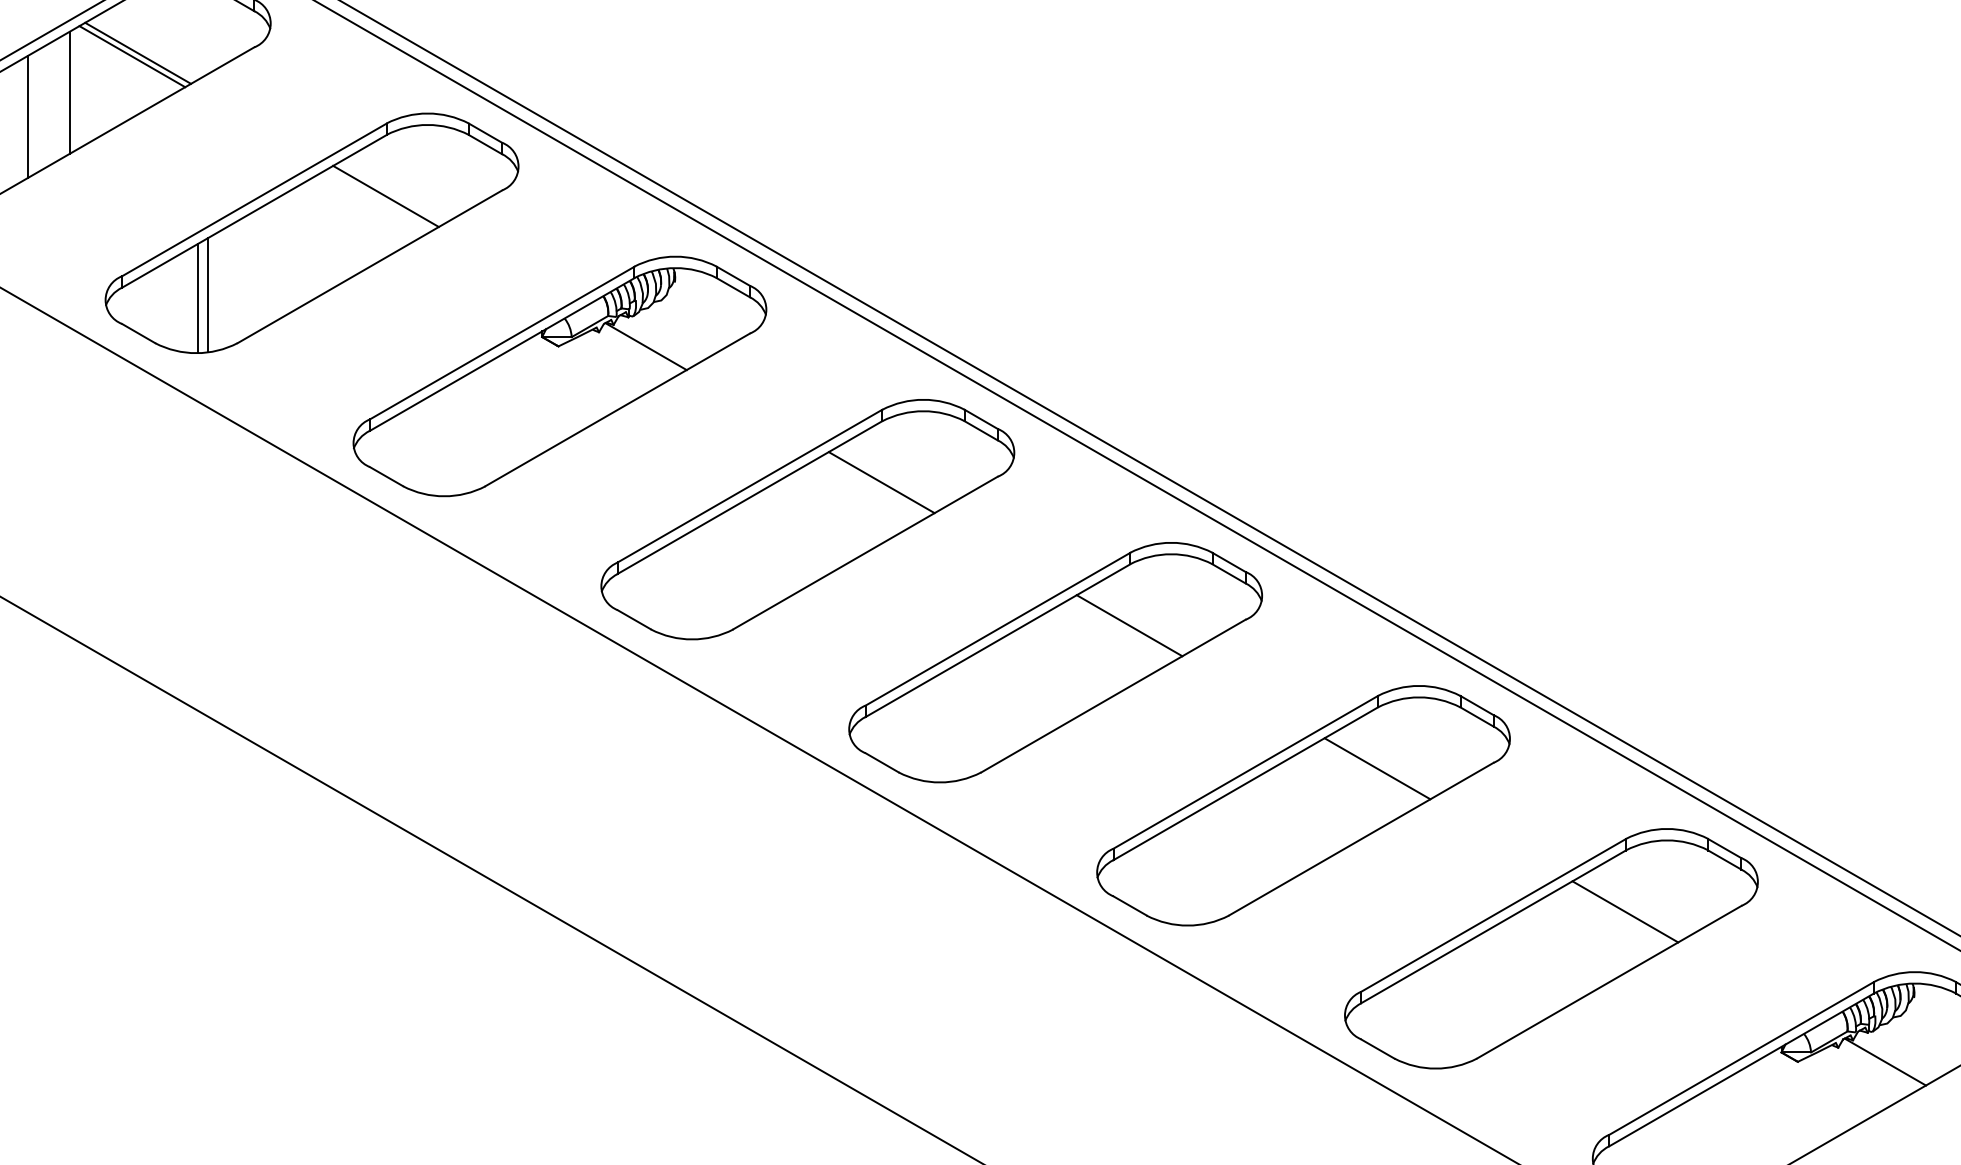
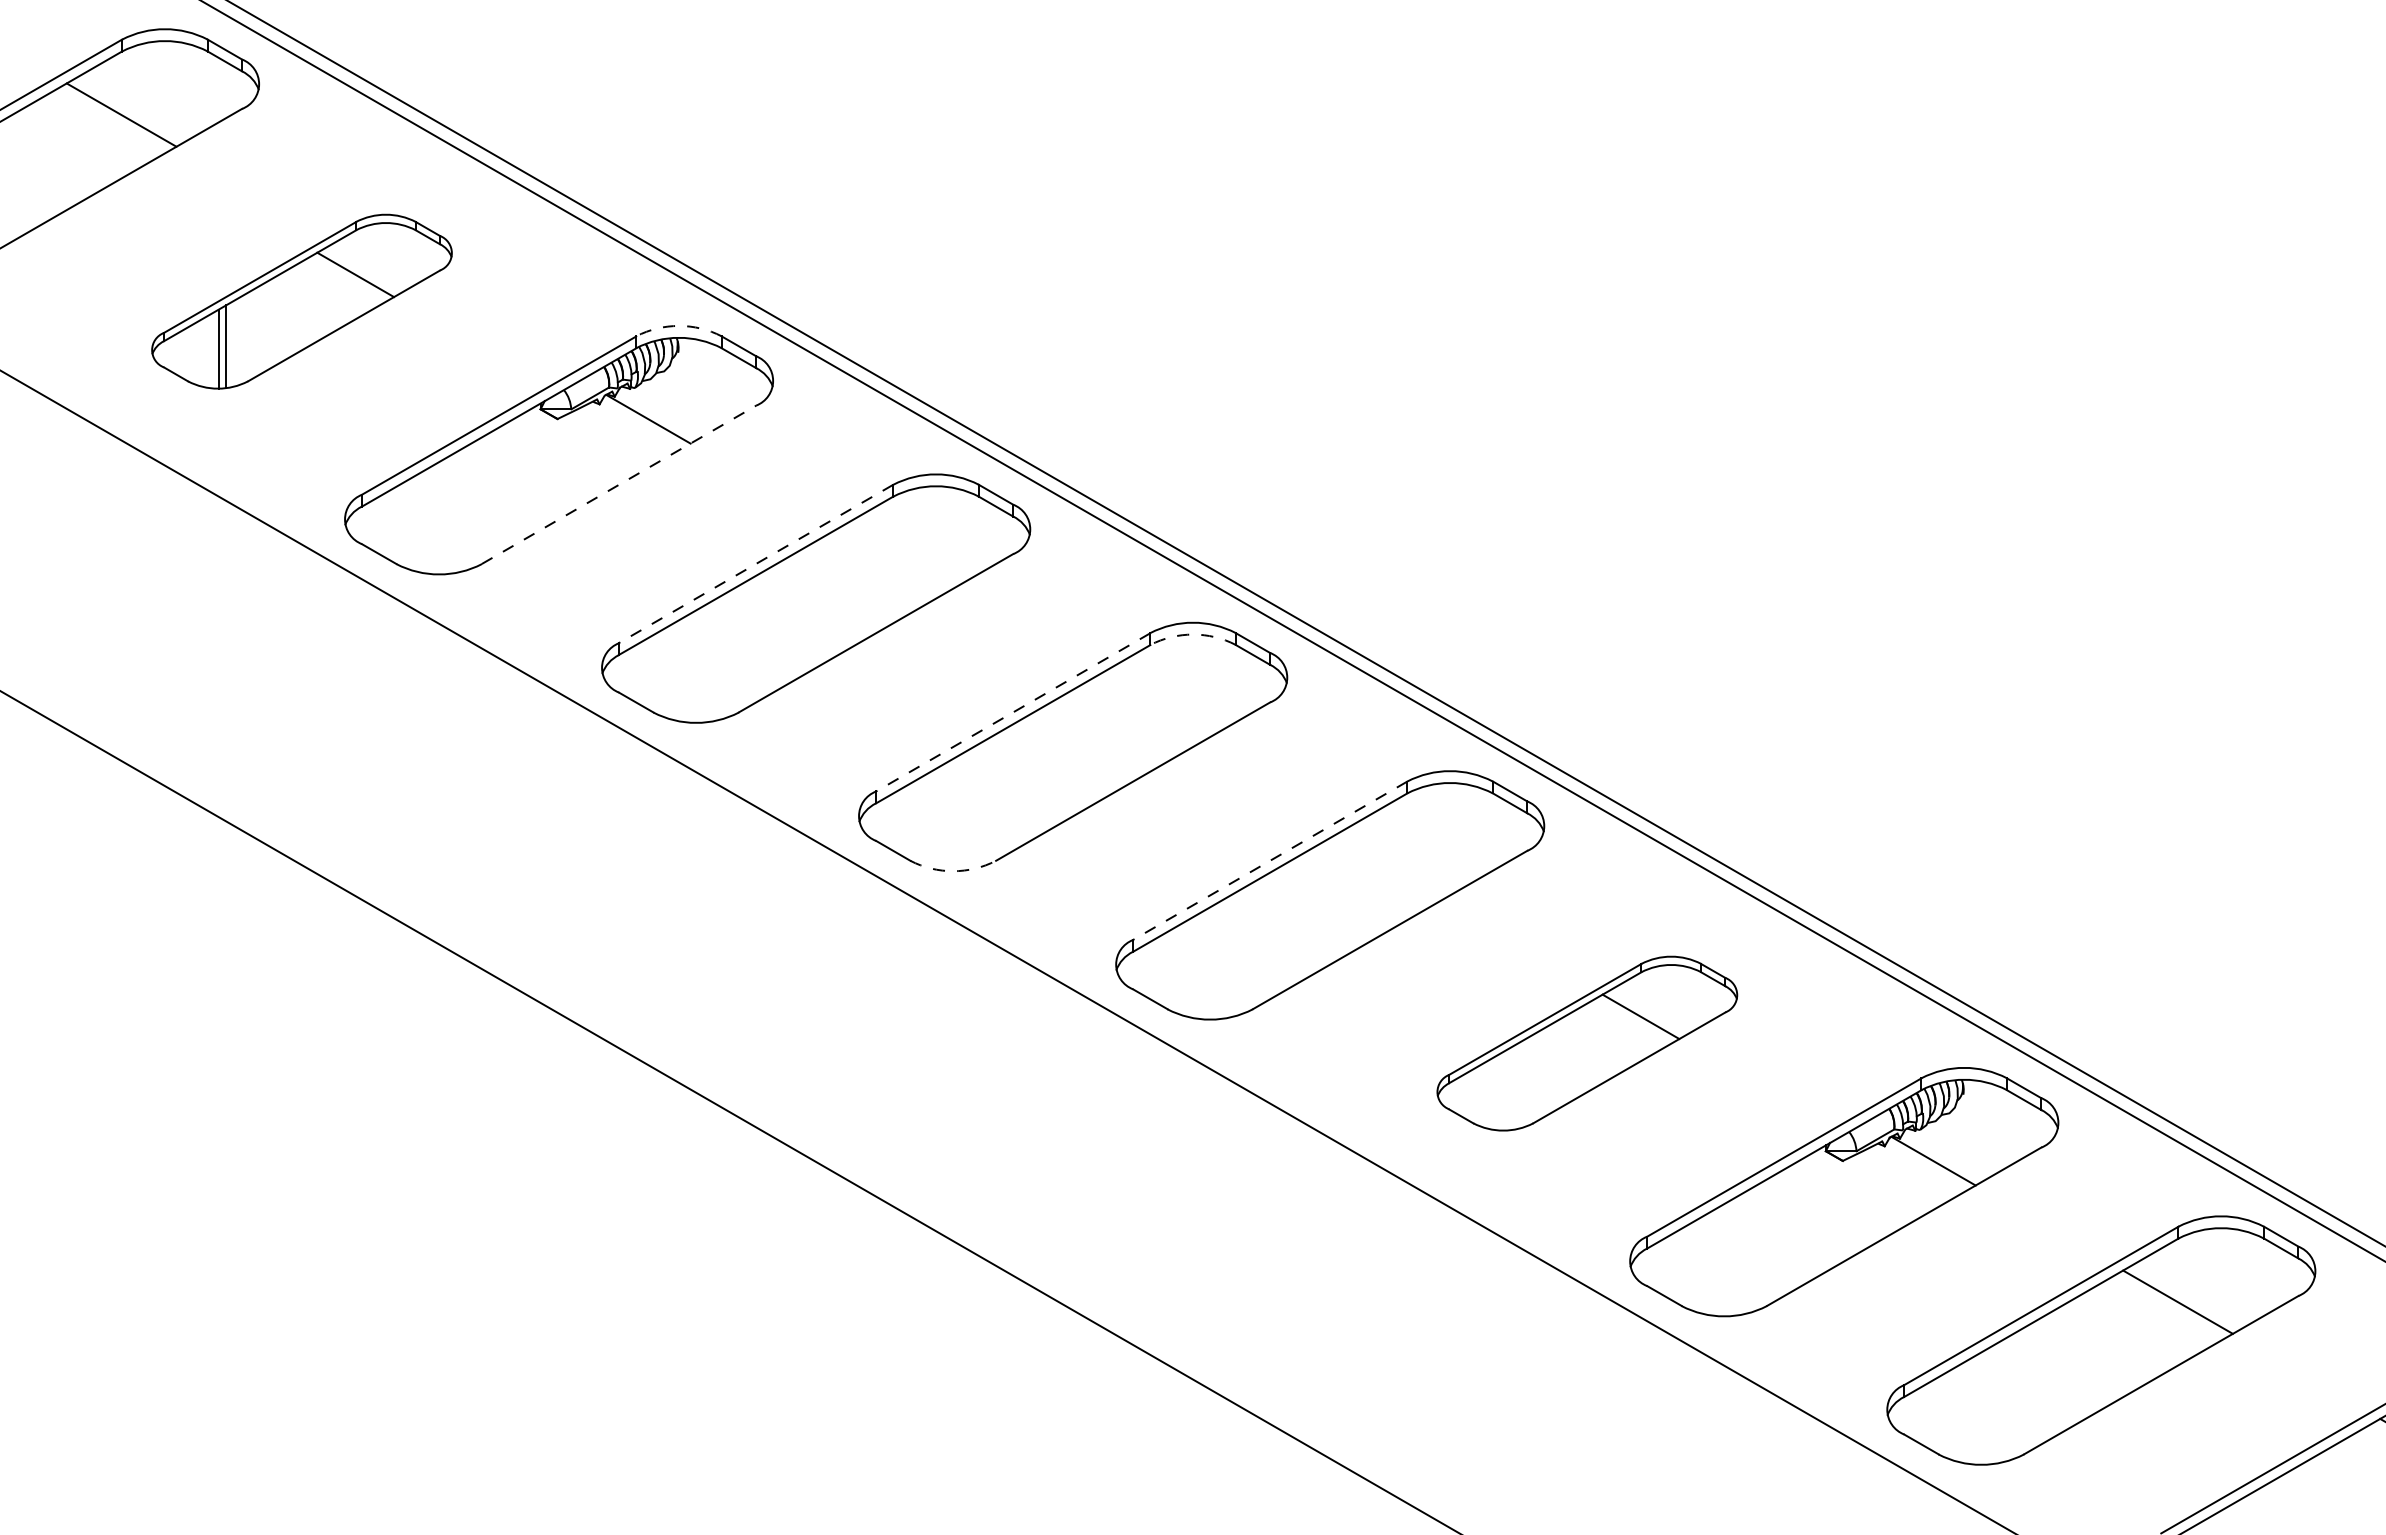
line: (132, 56) -> (115, 118), removed
line: (69, 92) -> (50, 155), removed
line: (28, 116) -> (7, 180), removed
part: (311, 233) -> (301, 301), size x0.7
arc: (675, 256) -> (678, 325), solid -> dashed
line: (618, 409) -> (619, 484), solid -> dashed
line: (881, 481) -> (892, 559), removed
line: (749, 486) -> (755, 564), solid -> dashed
arc: (1171, 554) -> (1193, 634), solid -> dashed
line: (1129, 625) -> (1149, 708), removed
line: (997, 629) -> (1012, 712), solid -> dashed
line: (1377, 768) -> (1406, 856), removed
line: (1245, 772) -> (1269, 860), solid -> dashed
arc: (940, 782) -> (953, 871), solid -> dashed
part: (1551, 948) -> (1587, 1043), size x0.7

